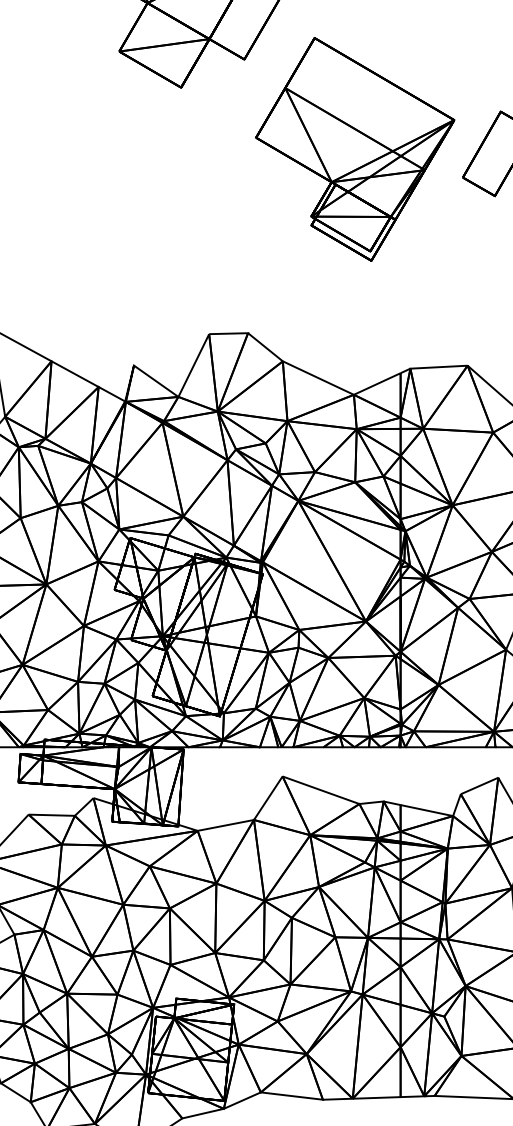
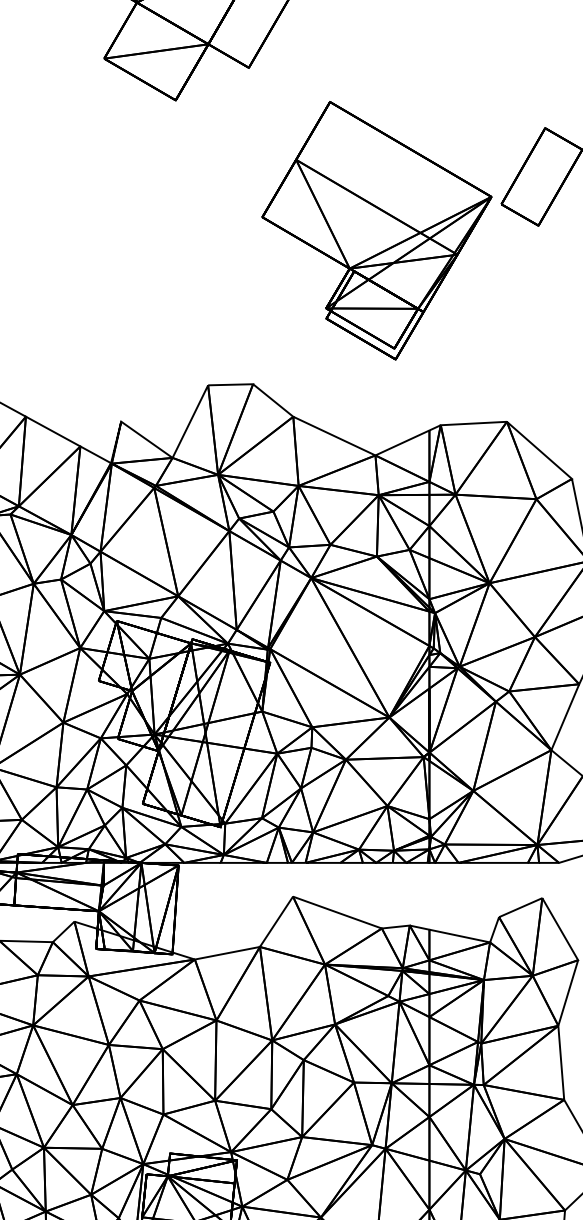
part: (355, 149) -> (377, 230), moved

